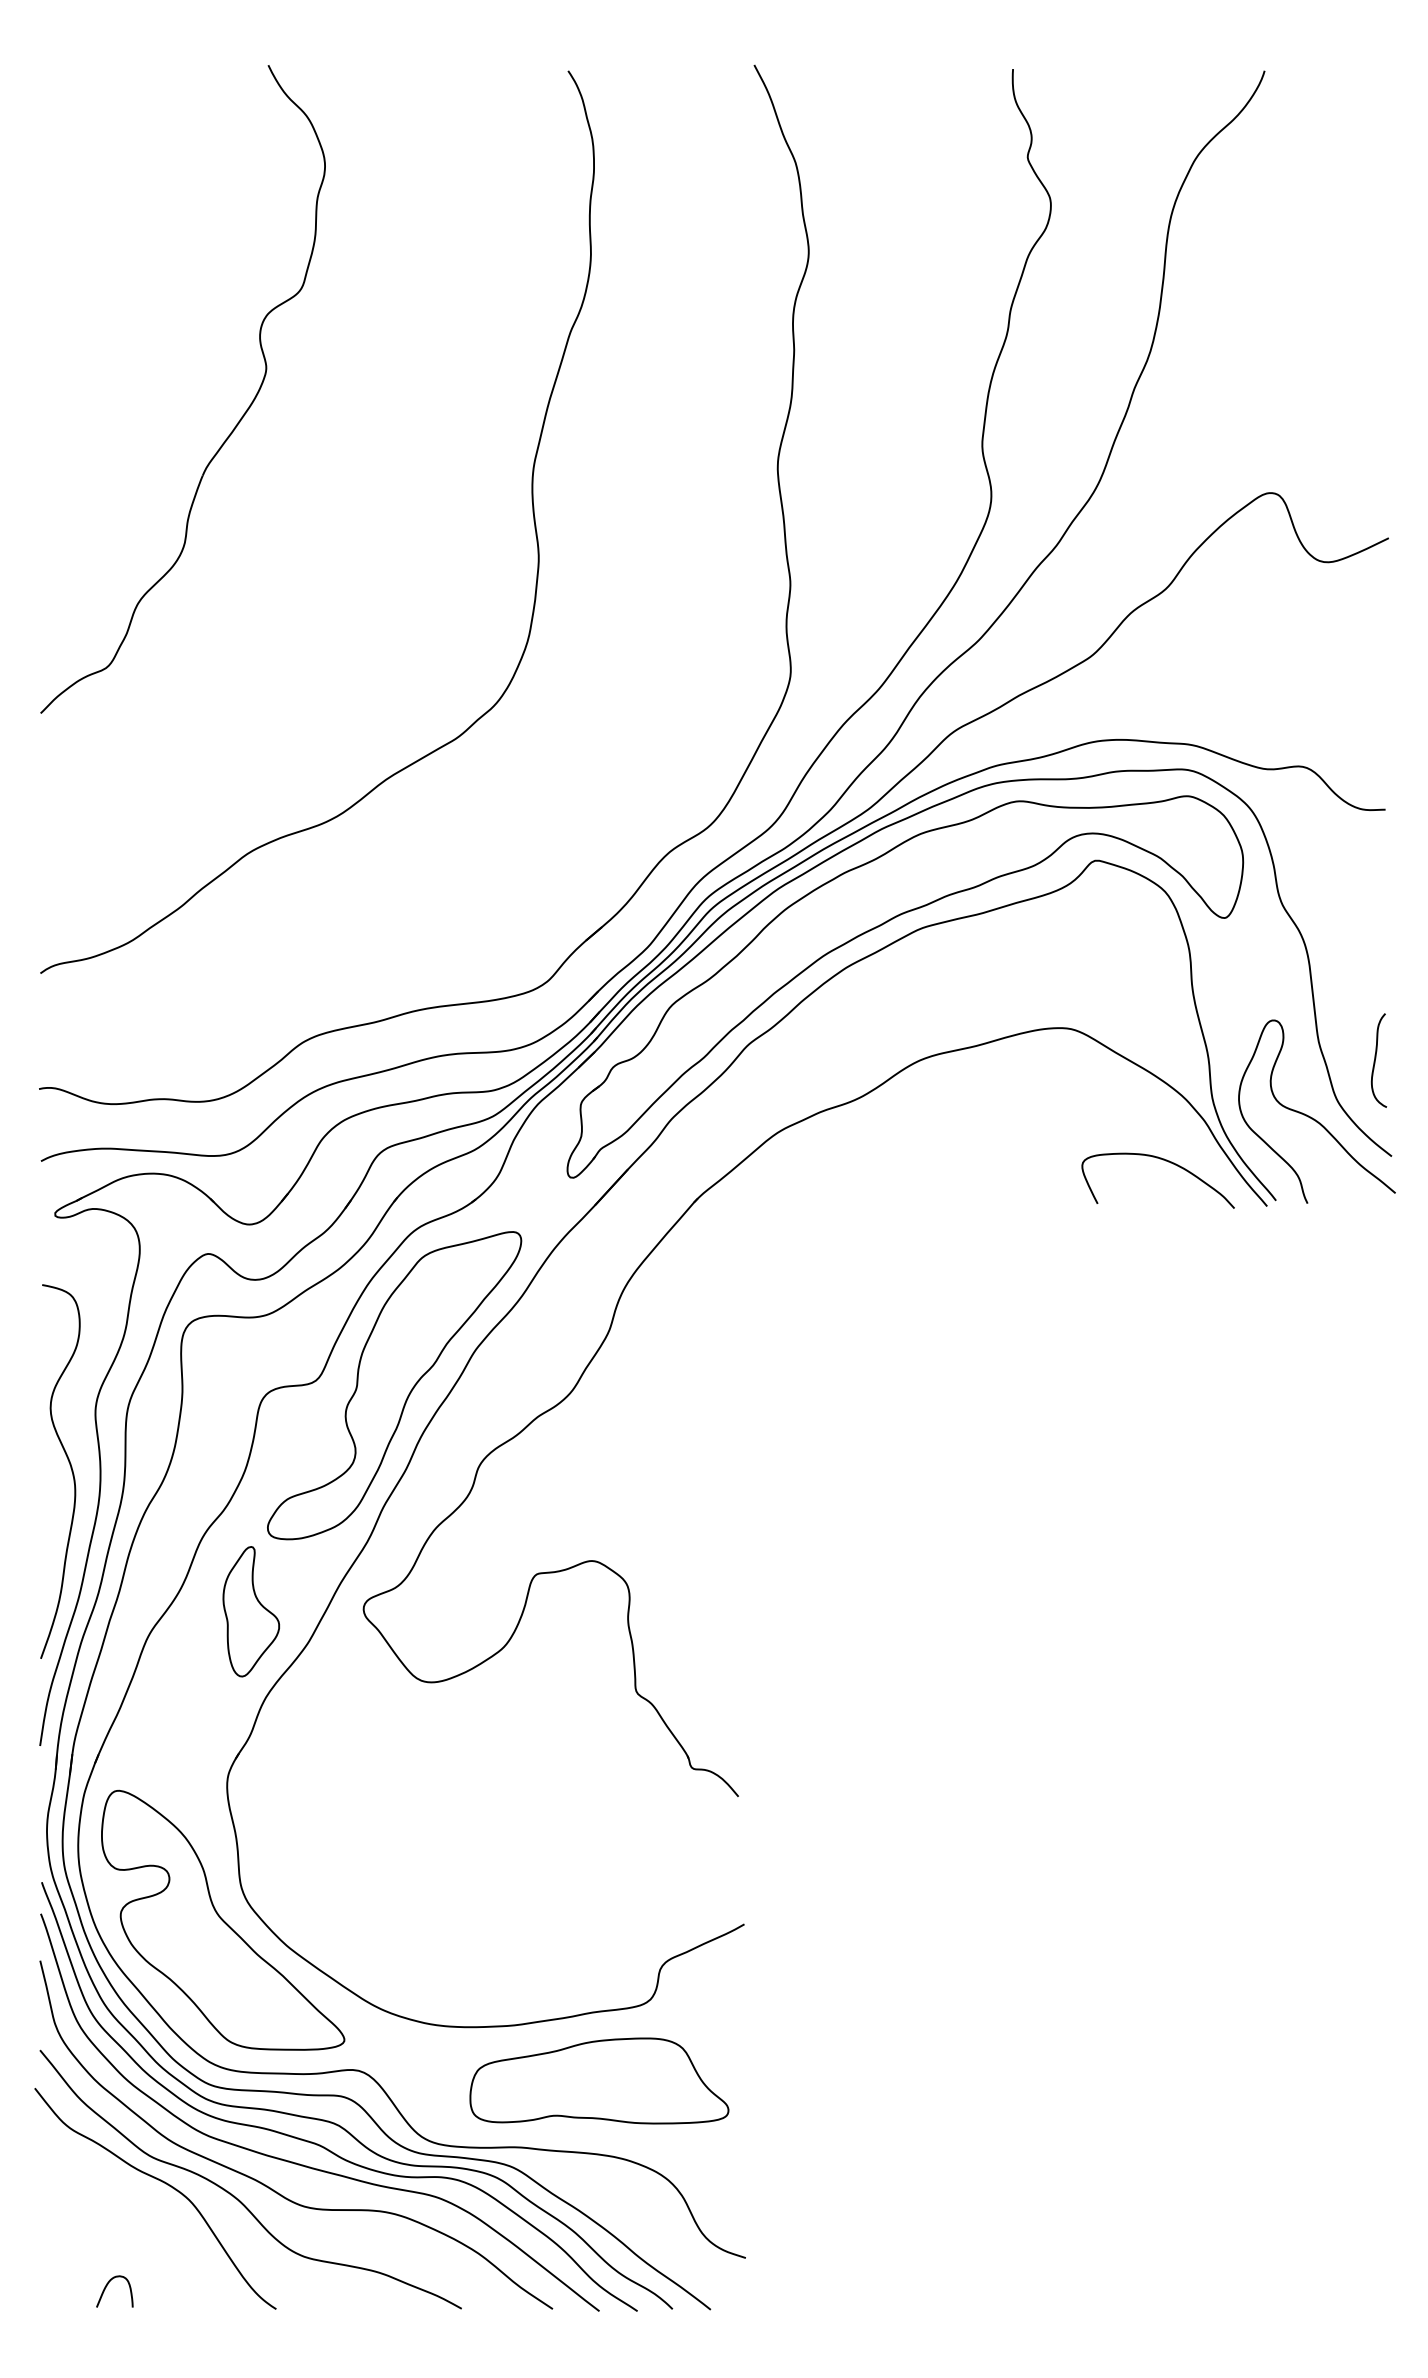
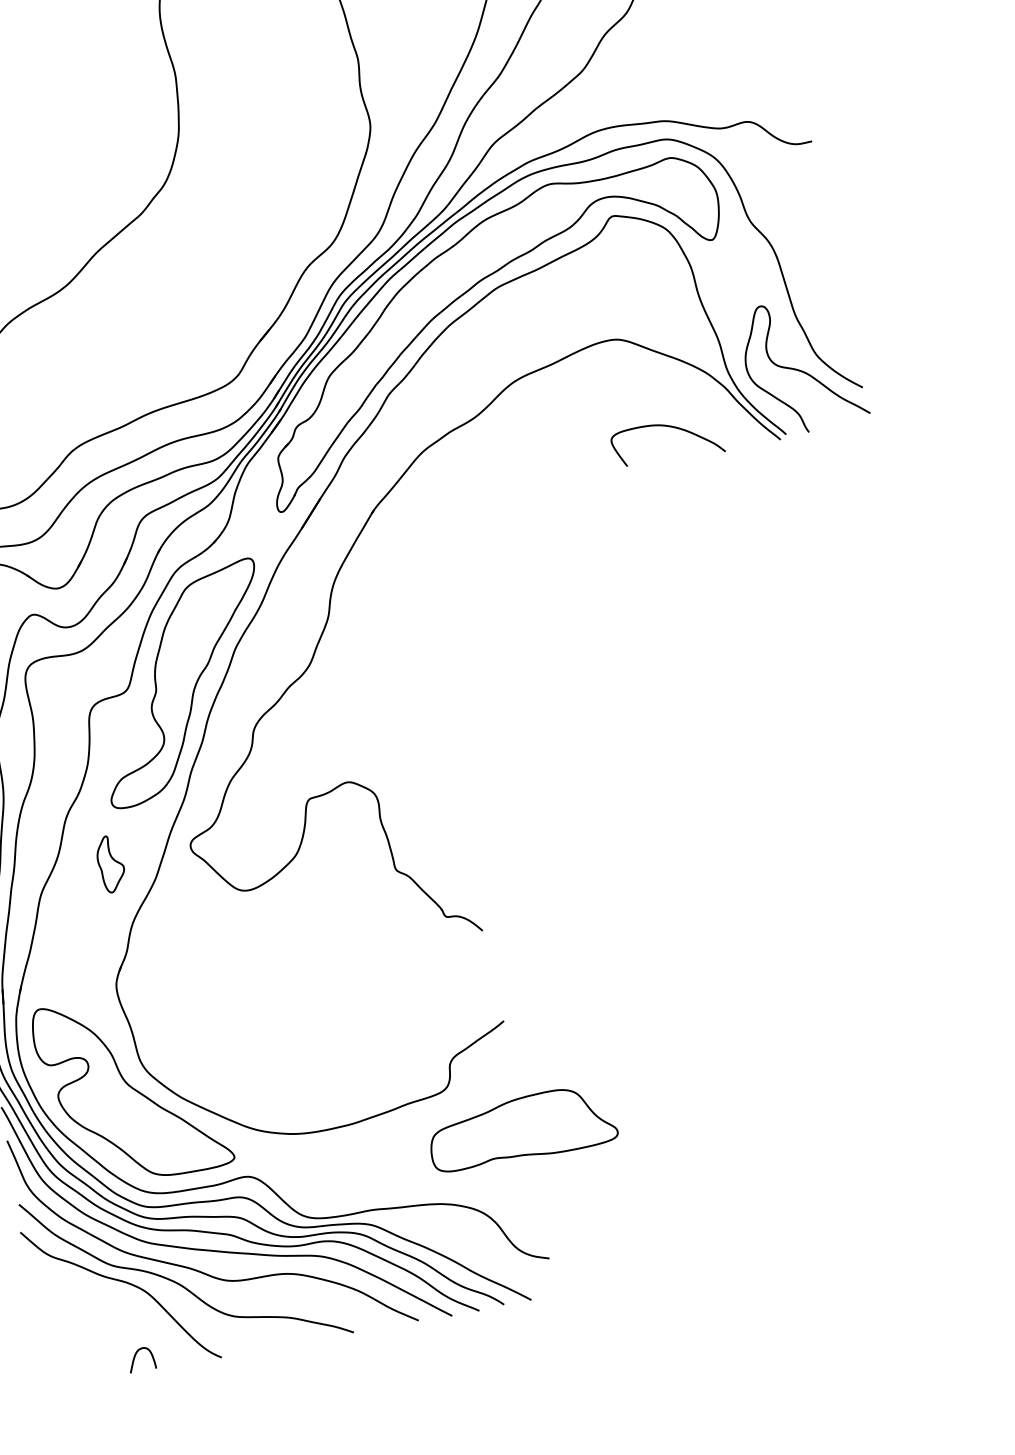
curve: (1376, 1058) -> (838, 319), removed
curve: (1165, 1161) -> (670, 427), moved
part: (250, 1611) -> (110, 863), size x0.6
part: (599, 2080) -> (521, 1127), moved
curve: (107, 2286) -> (135, 1356), moved

